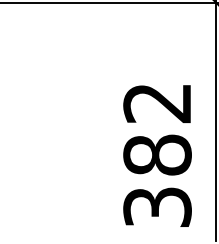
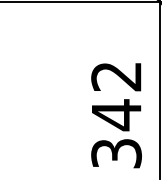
text: (157, 155) -> (116, 115), 382 -> 342

